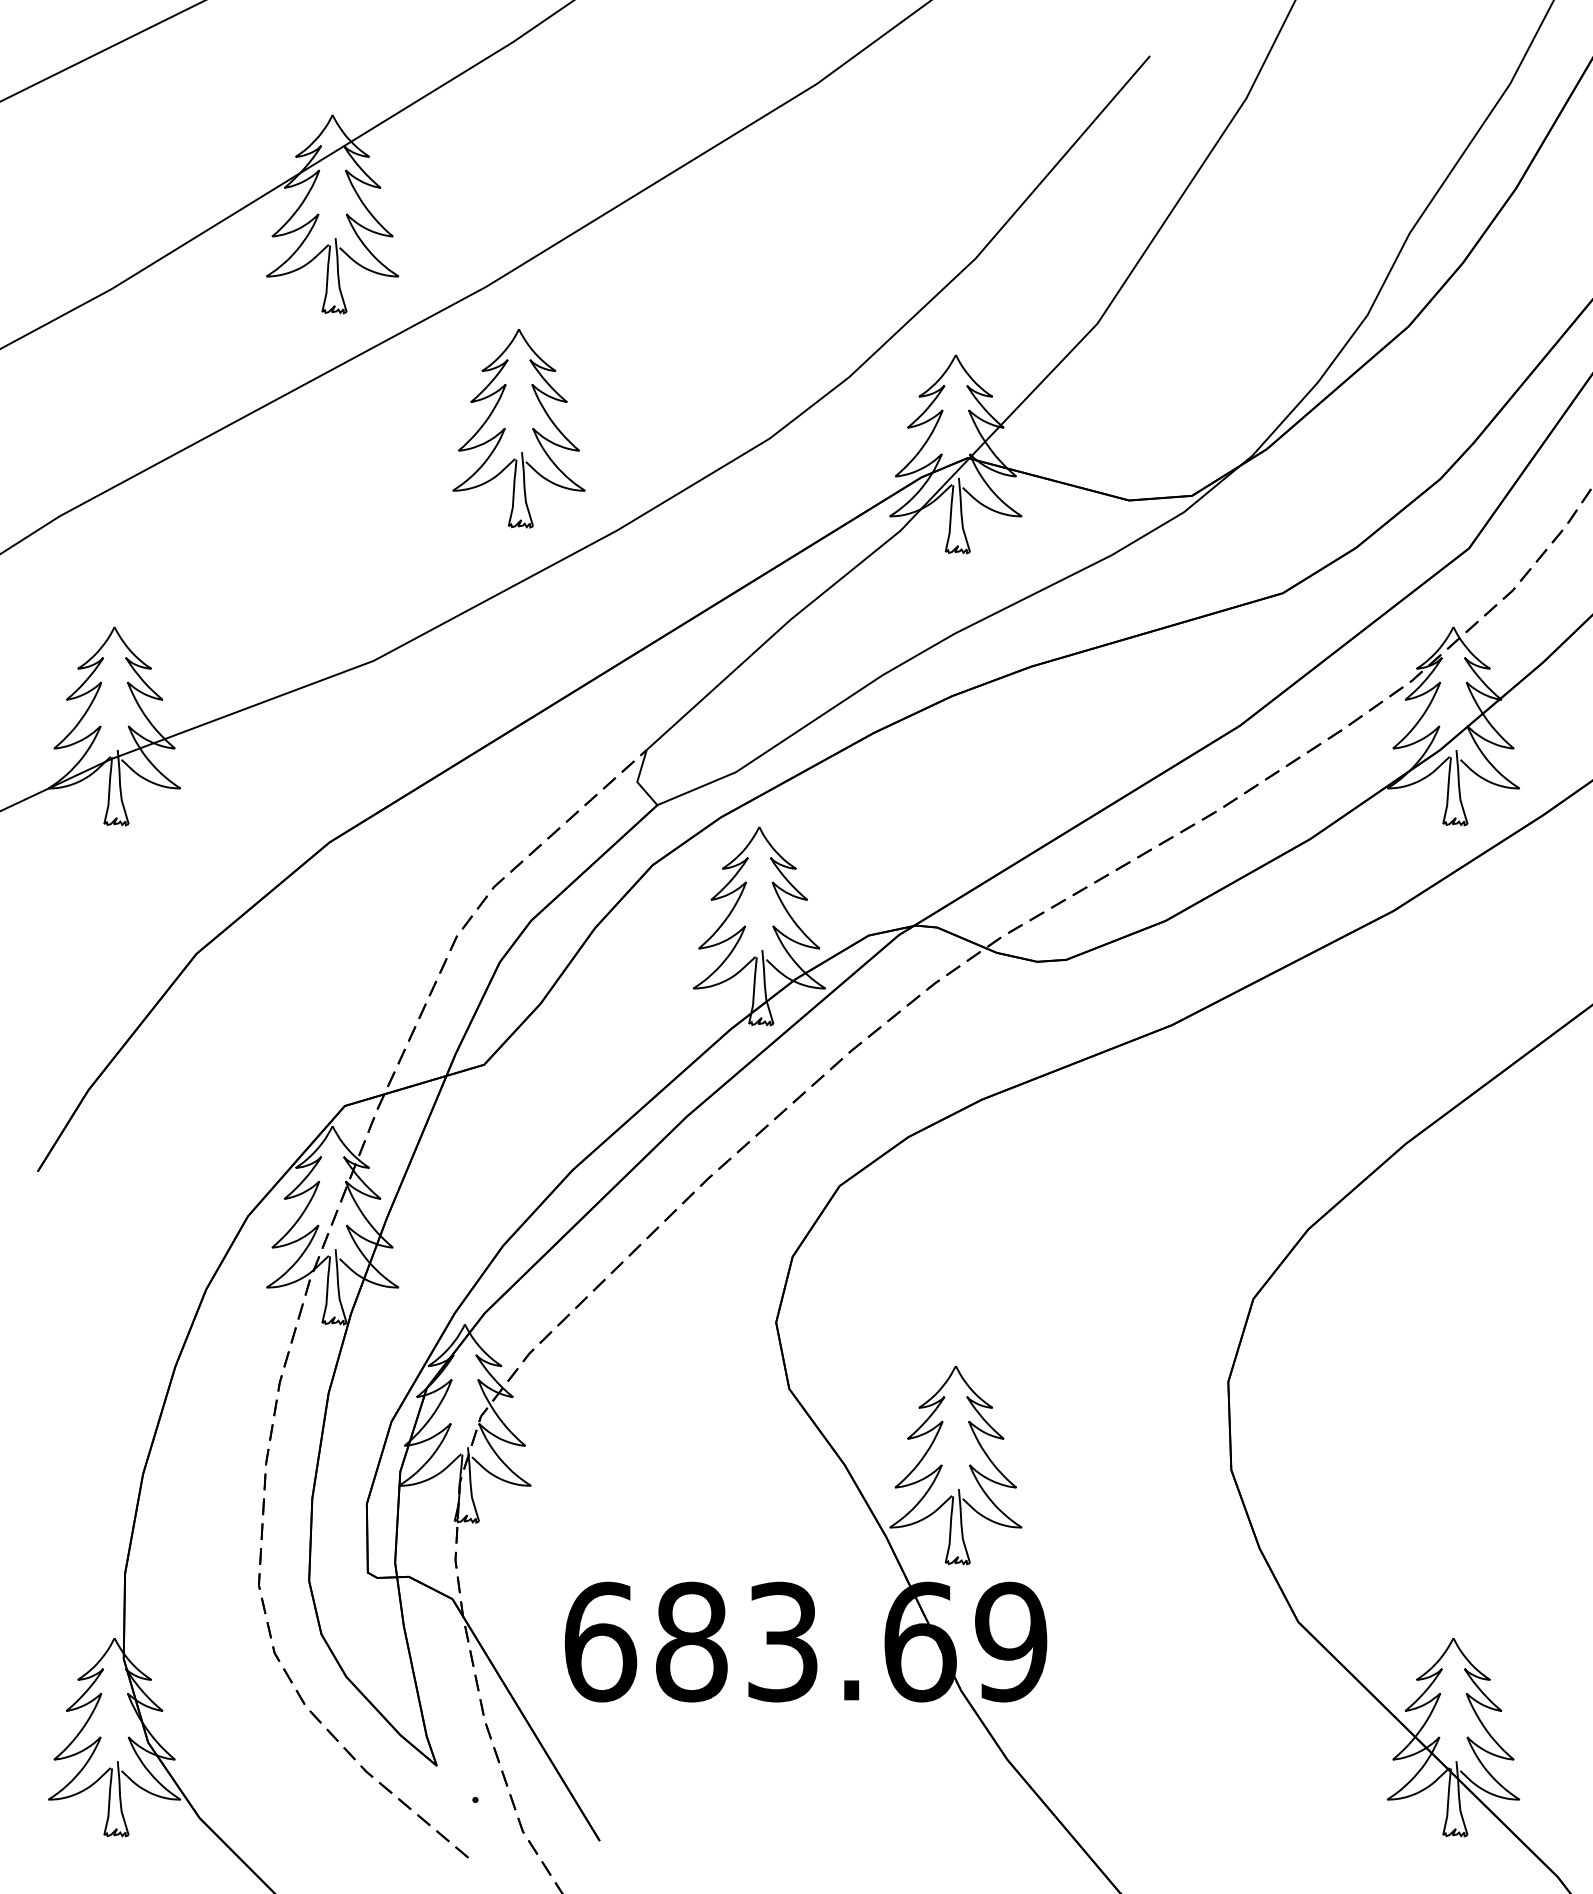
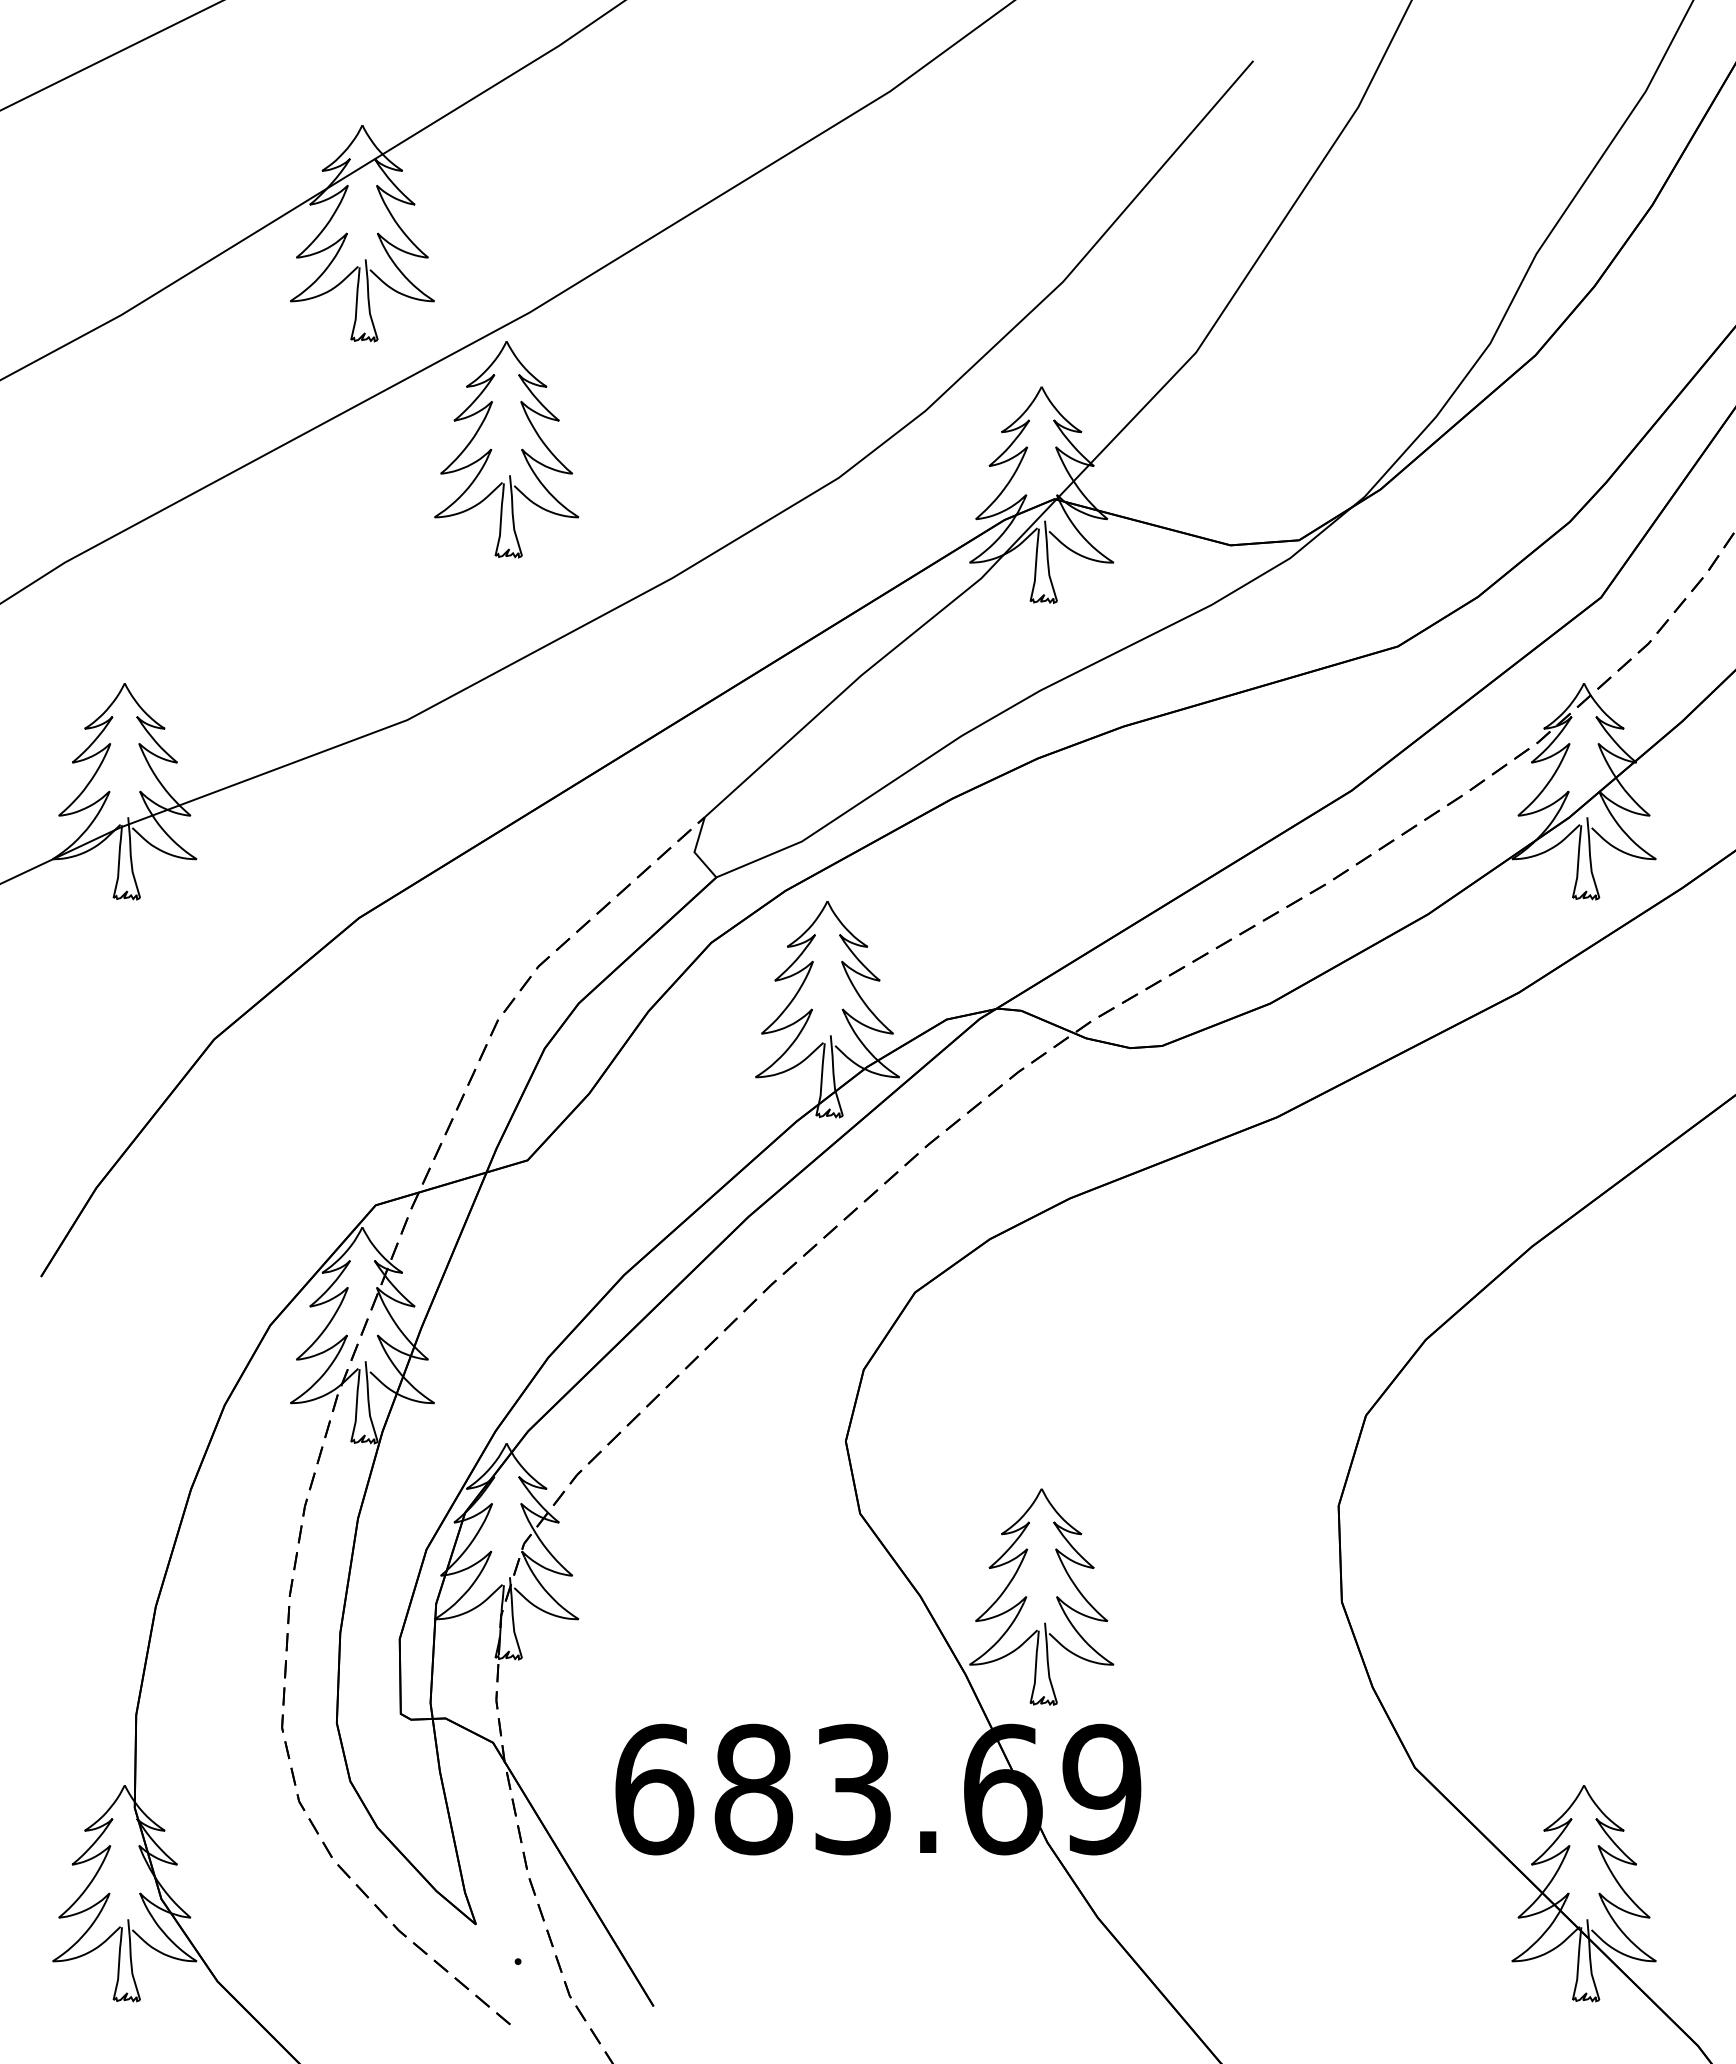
part: (505, 428) -> (491, 449), moved

